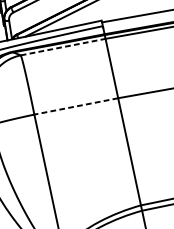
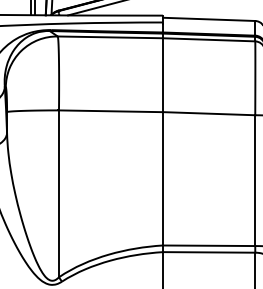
line: (63, 47) -> (110, 37), dashed -> solid
line: (75, 106) -> (110, 111), dashed -> solid

